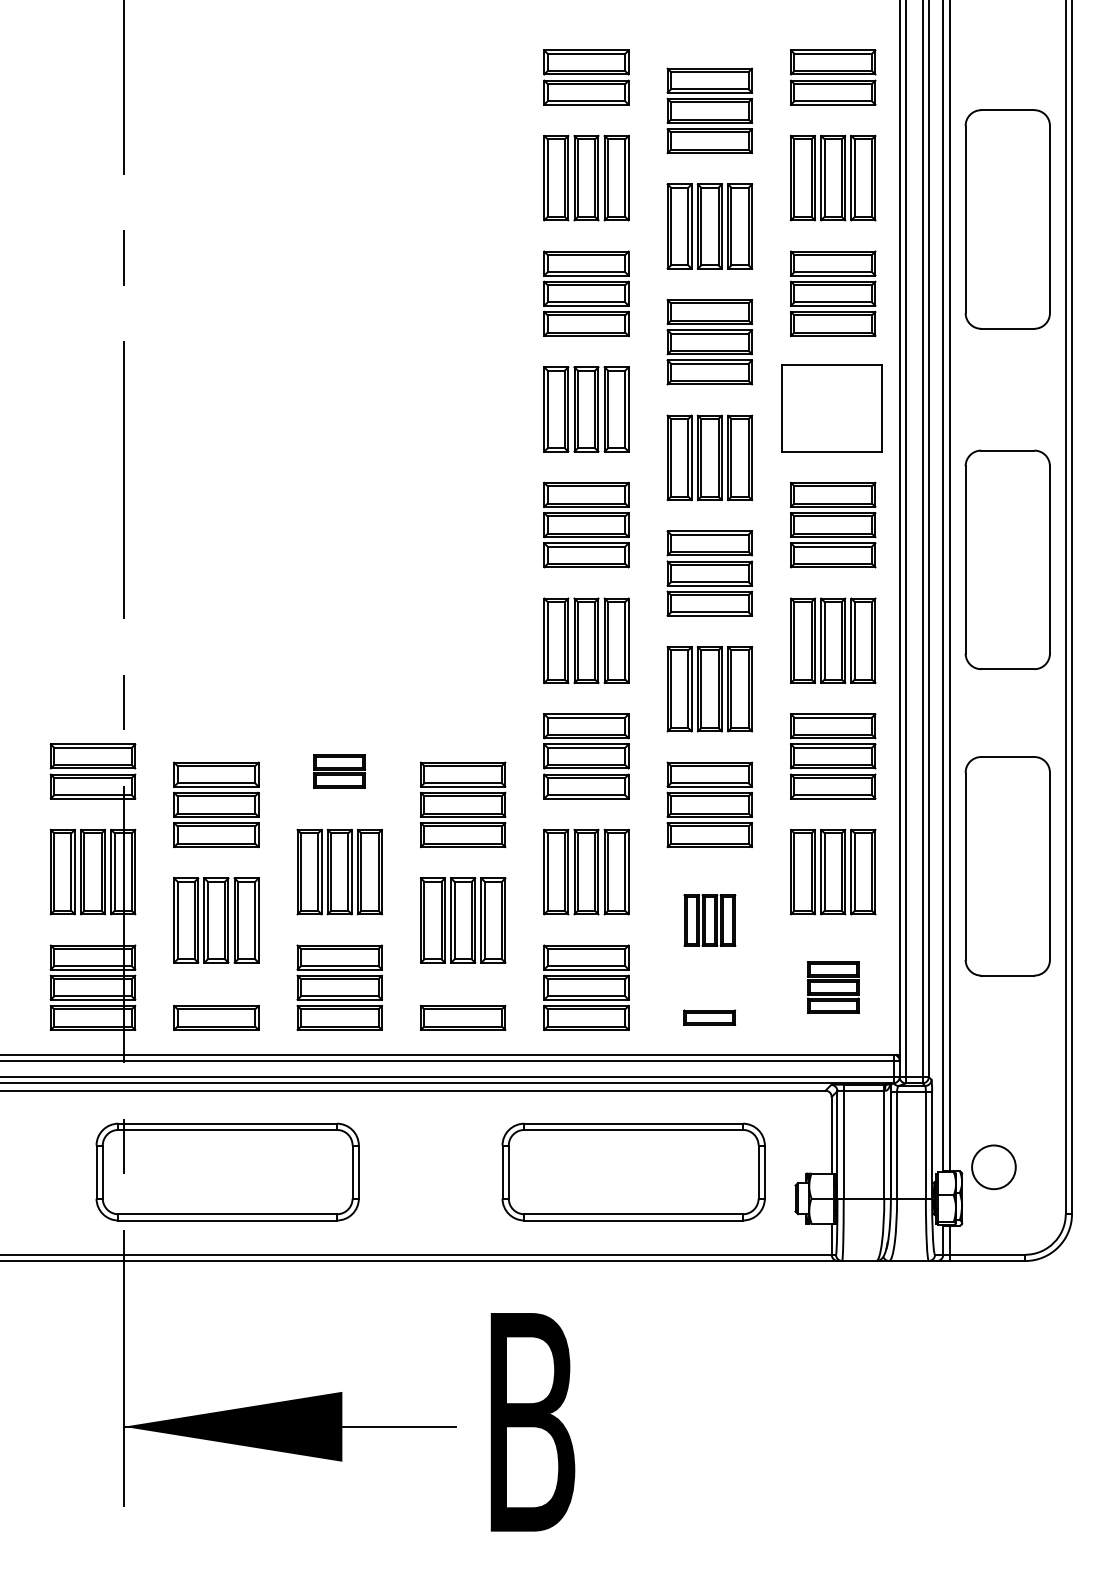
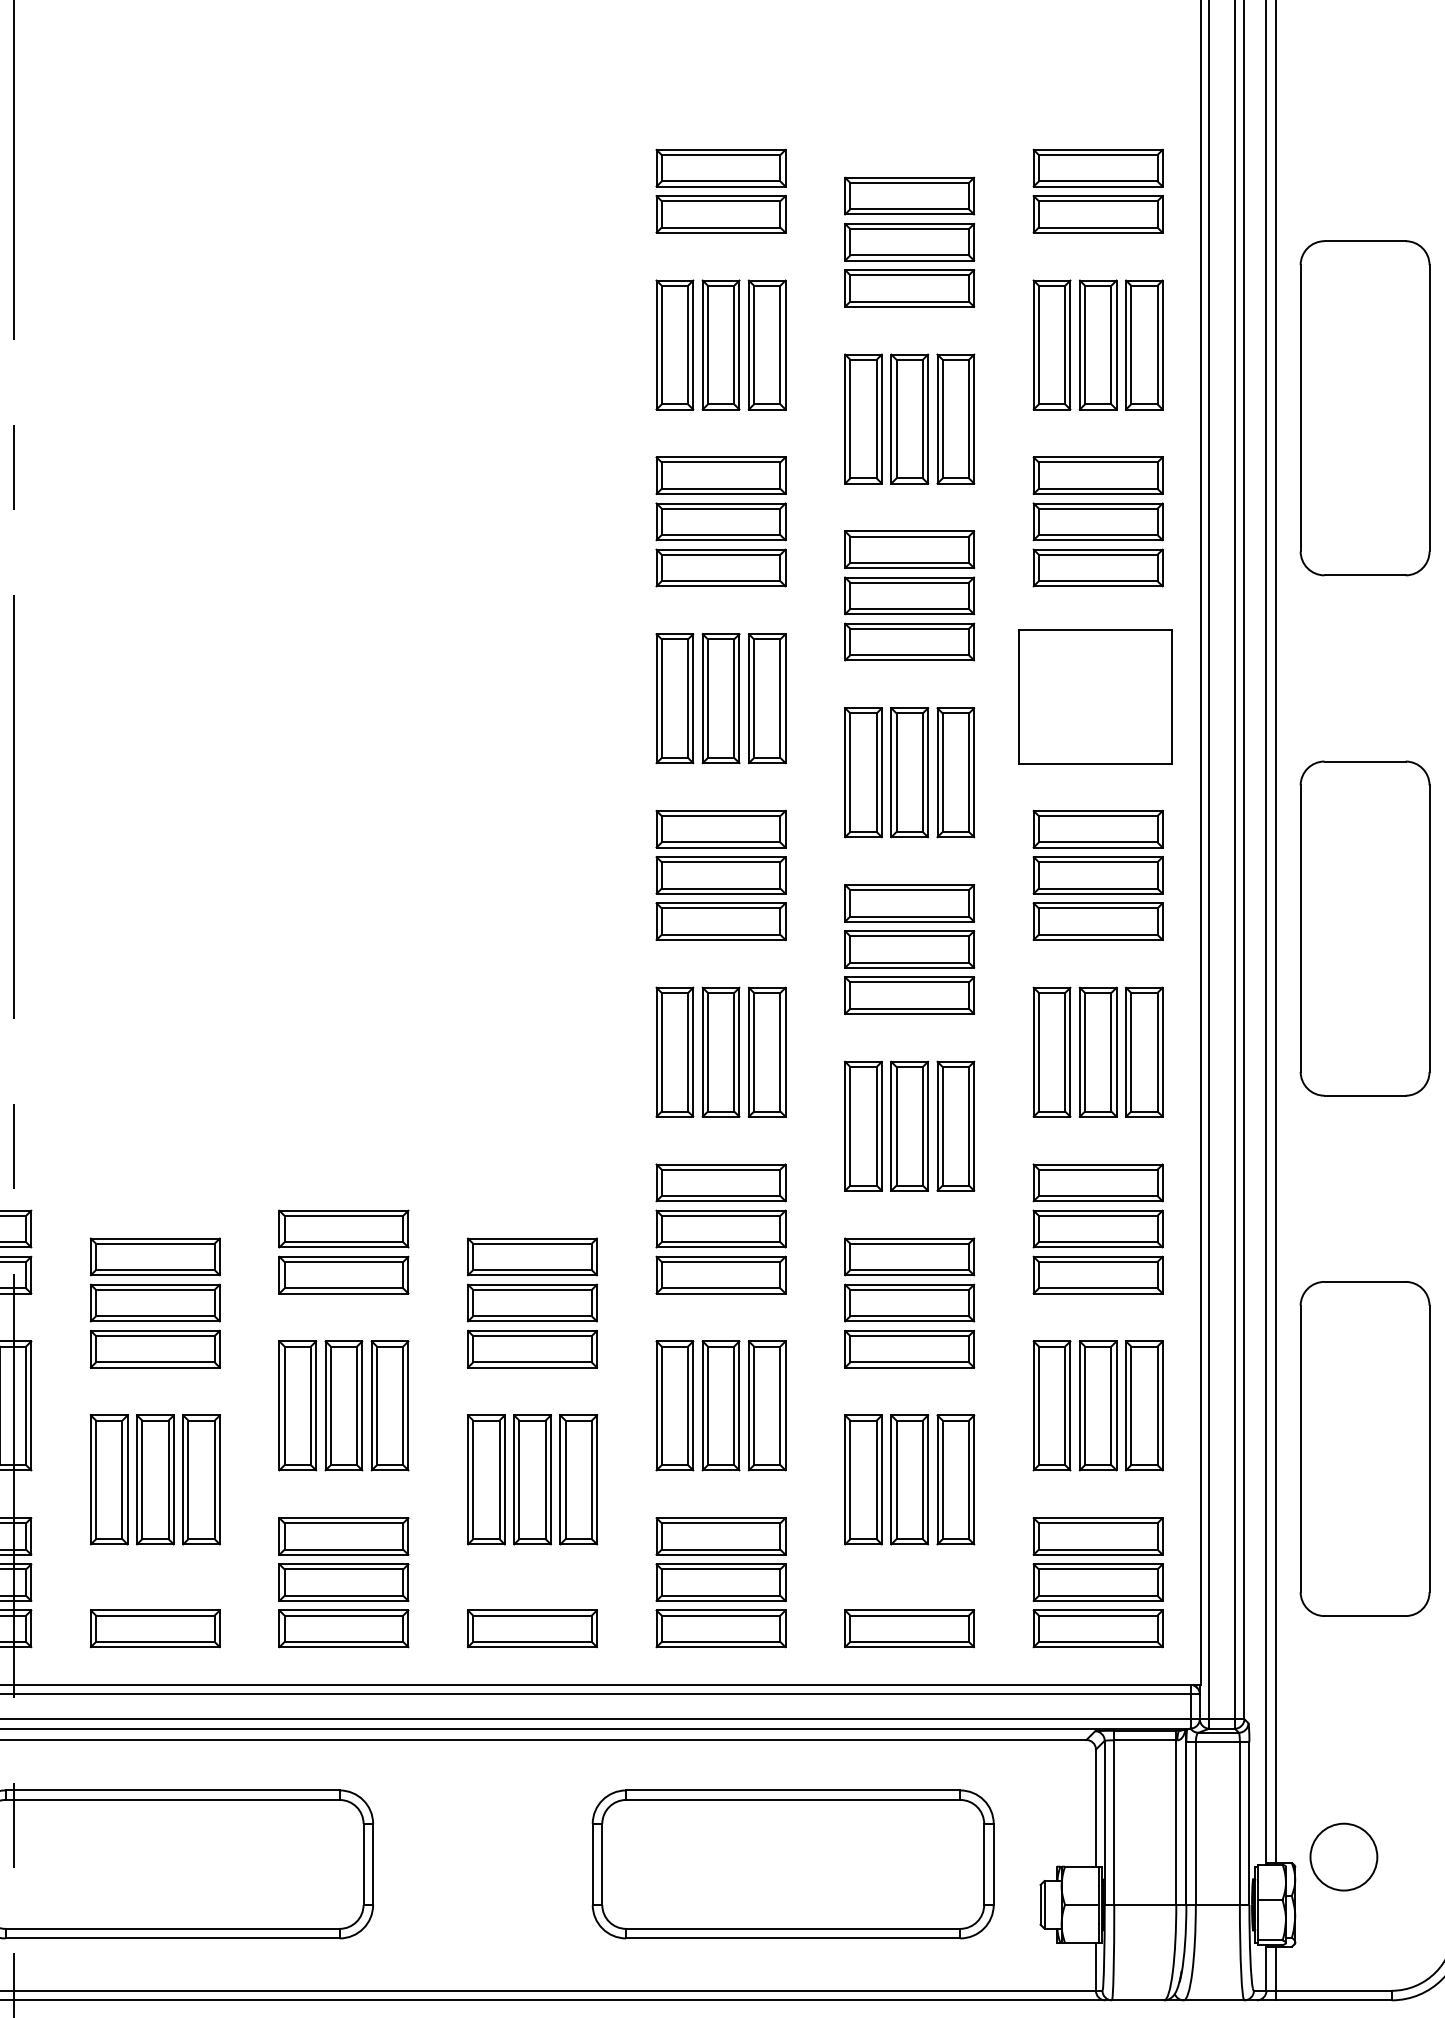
part: (339, 771) -> (343, 1252), size x1.67
part: (1007, 866) -> (1364, 1449), moved
part: (709, 920) -> (909, 1479), size x1.67
part: (833, 987) -> (1098, 1582), size x1.67
part: (709, 1017) -> (909, 1628), size x1.67

